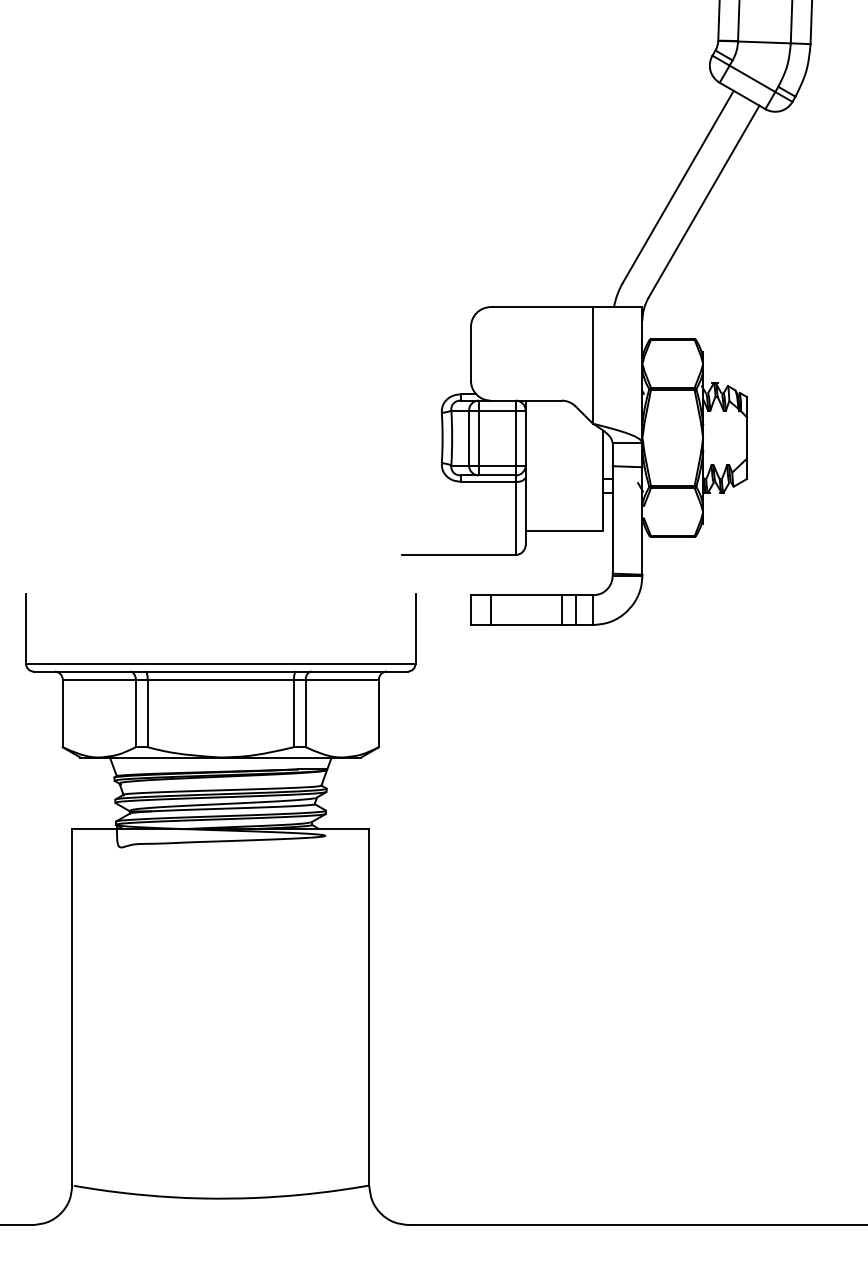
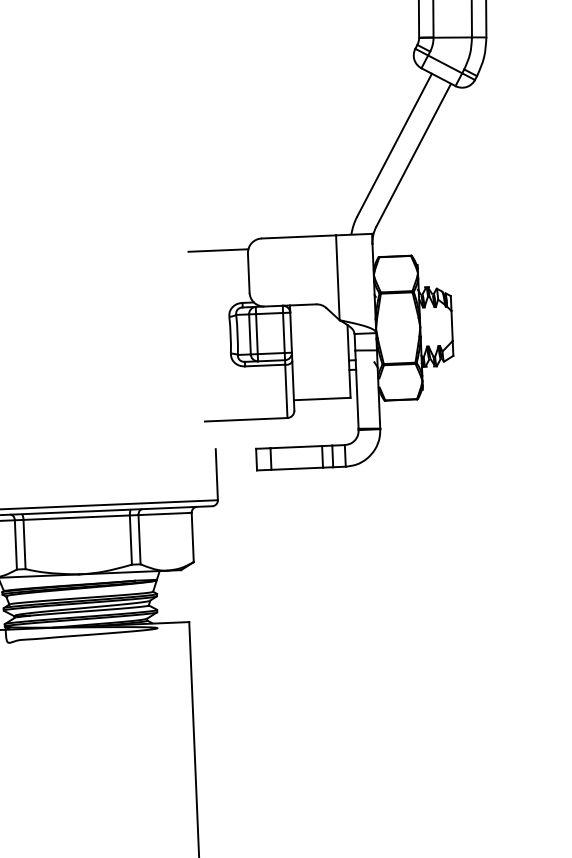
line: (430, 321) -> (218, 250), added

